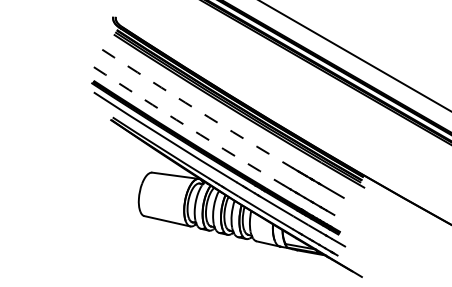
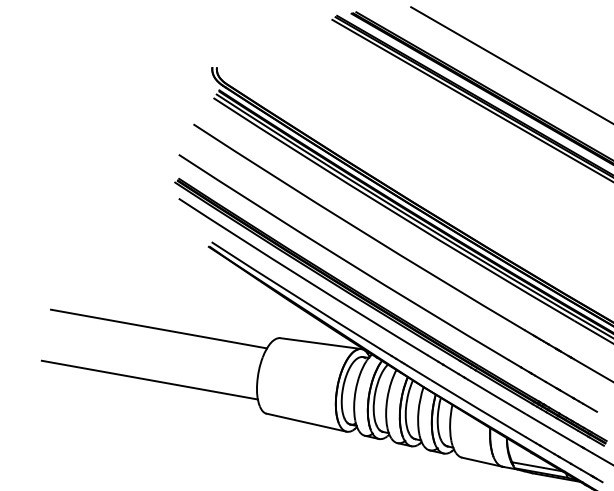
arc: (197, 109) -> (359, 228), dashed -> solid
arc: (188, 127) -> (343, 259), dashed -> solid
line: (82, 167) -> (159, 329), added
line: (77, 196) -> (150, 379), added

